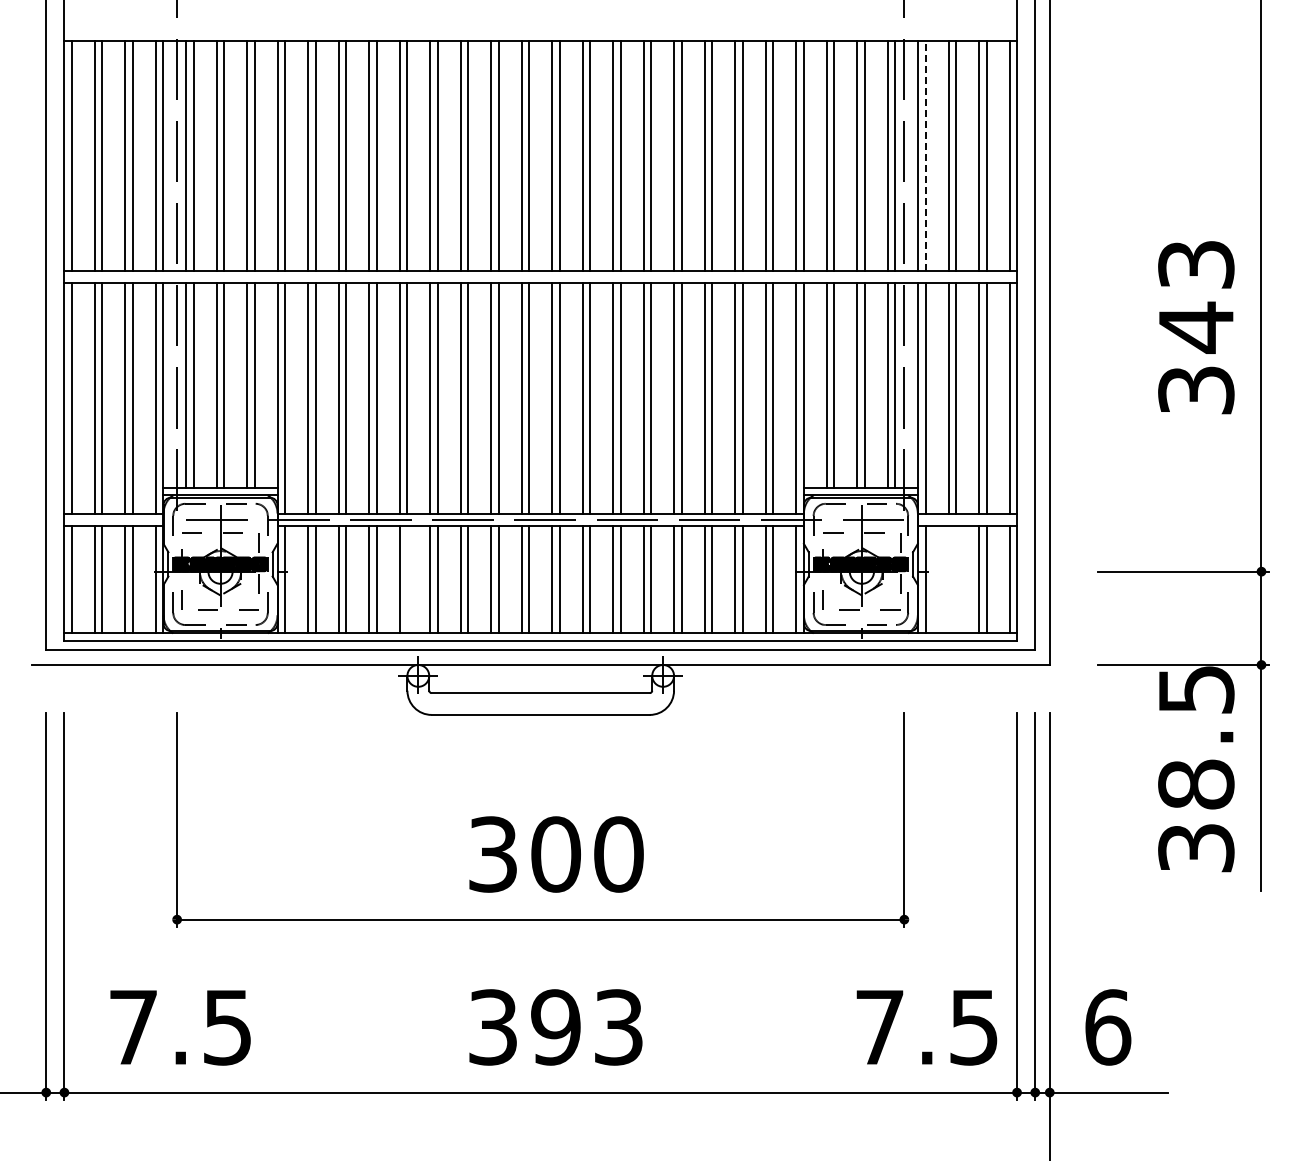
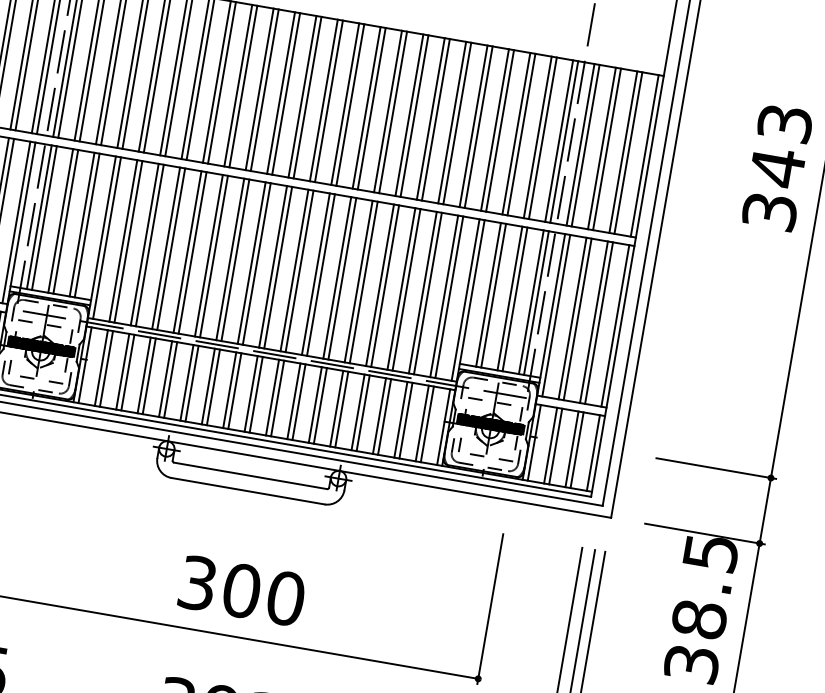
line: (925, 155) -> (585, 145), dashed -> solid
text: (1196, 327) -> (777, 167), moved
line: (407, 579) -> (170, 380), added
line: (948, 579) -> (550, 445), added
line: (956, 579) -> (556, 446), added

